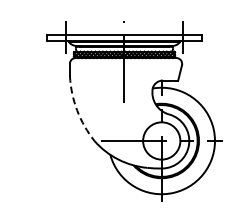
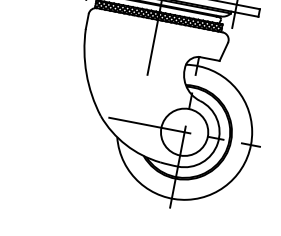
arc: (77, 110) -> (86, 74), dashed -> solid

